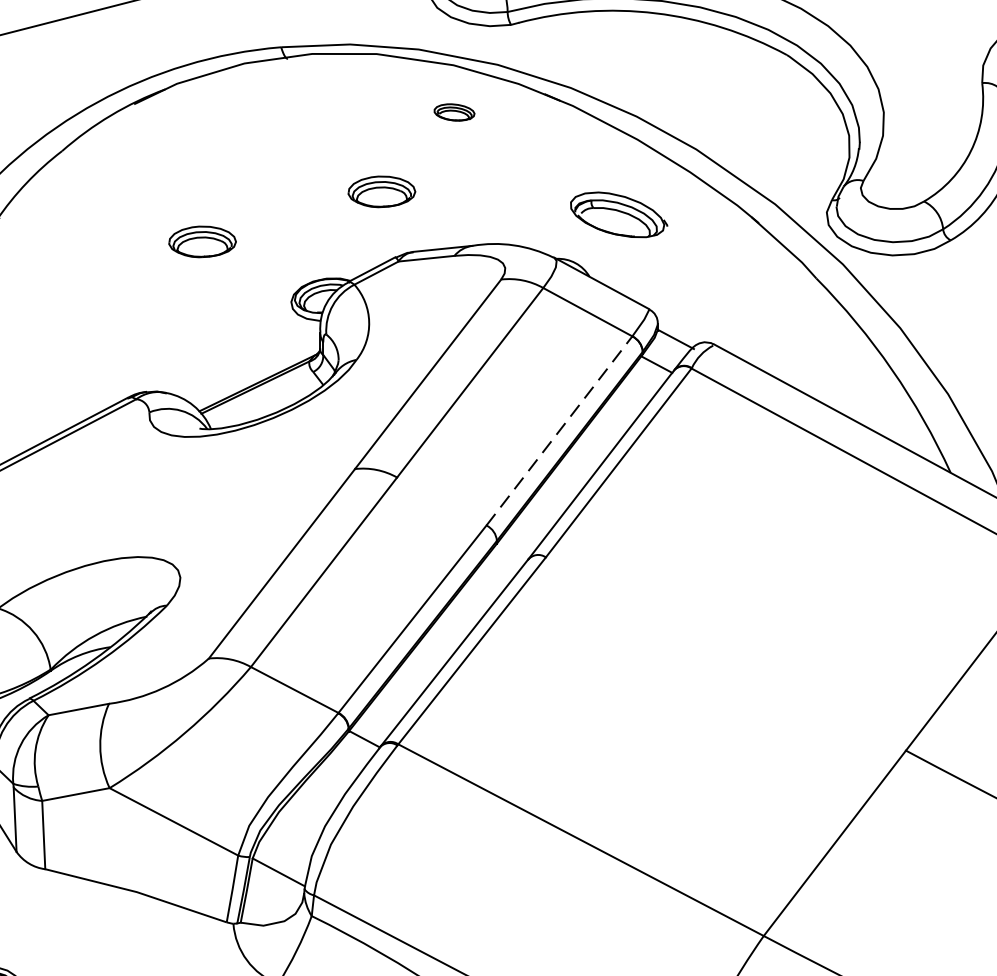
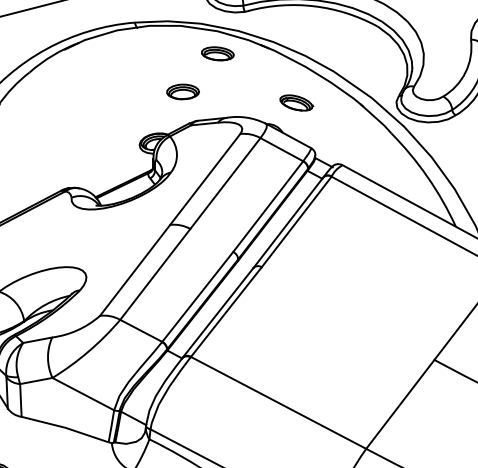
part: (453, 111) -> (217, 53), size x1.67
part: (618, 213) -> (296, 102), size x0.71
part: (201, 240) -> (96, 115), removed
line: (560, 430) -> (268, 206), dashed -> solid

